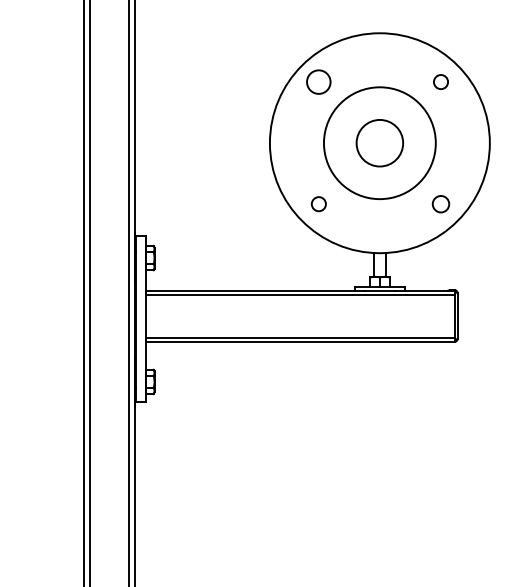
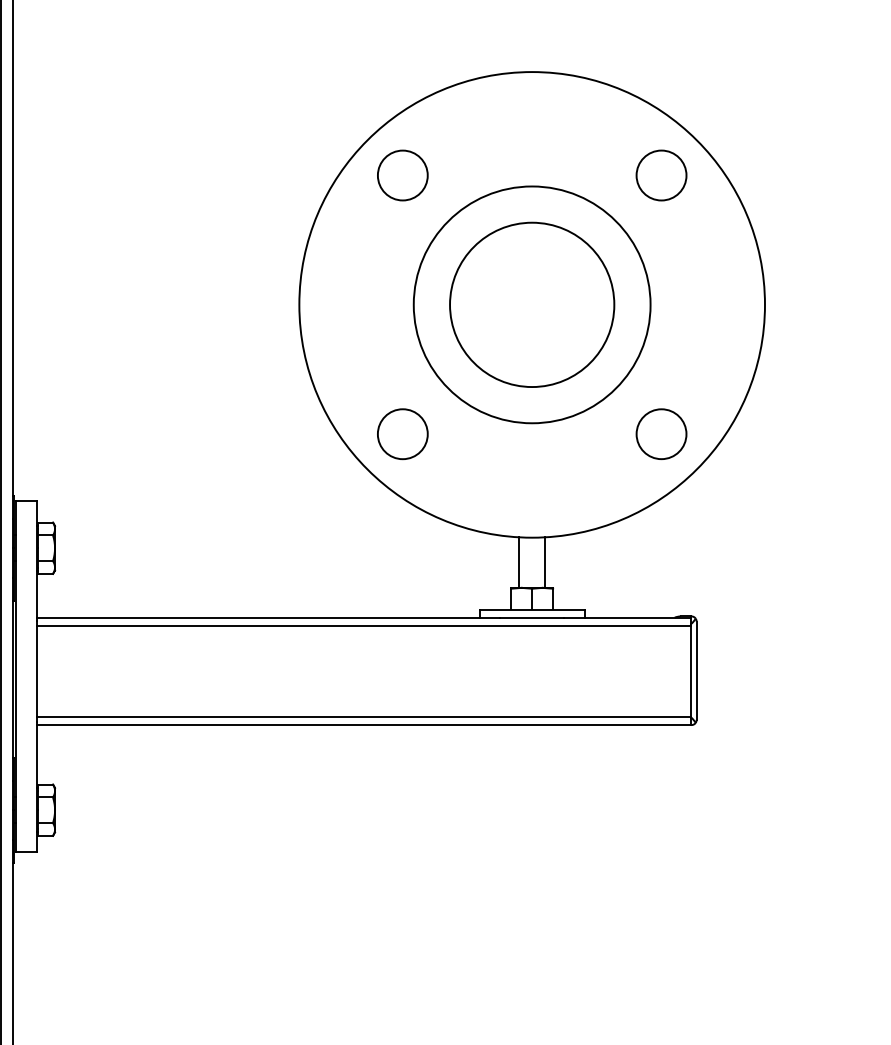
circle: (440, 81) -> (660, 174), size x1.67
circle: (379, 143) -> (531, 305), size x1.67
circle: (318, 203) -> (402, 432), size x1.67
circle: (440, 203) -> (660, 432), size x1.43

